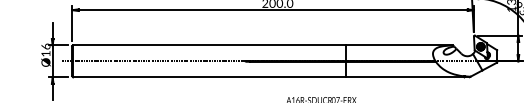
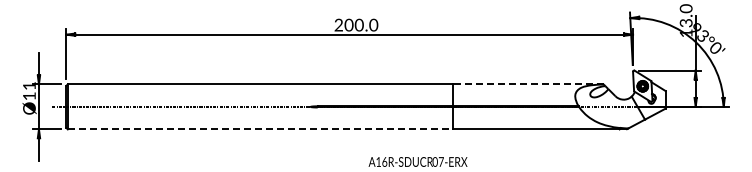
line: (399, 45) -> (527, 84), solid -> dashed
text: (45, 46) -> (29, 85), Ø16 -> Ø11
line: (209, 77) -> (260, 129), solid -> dashed

